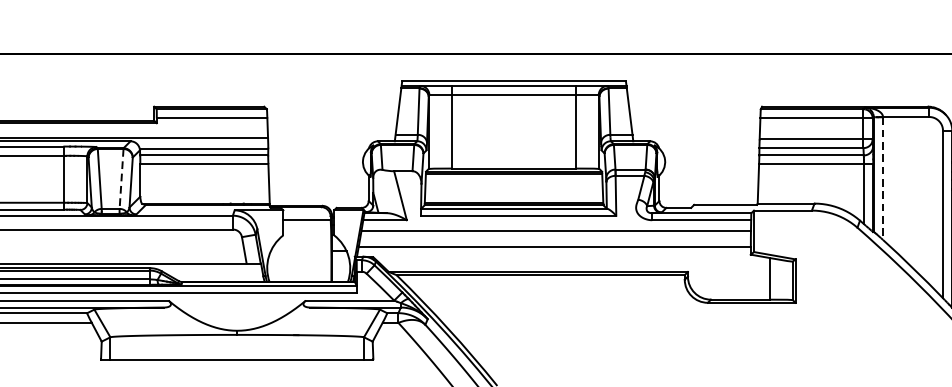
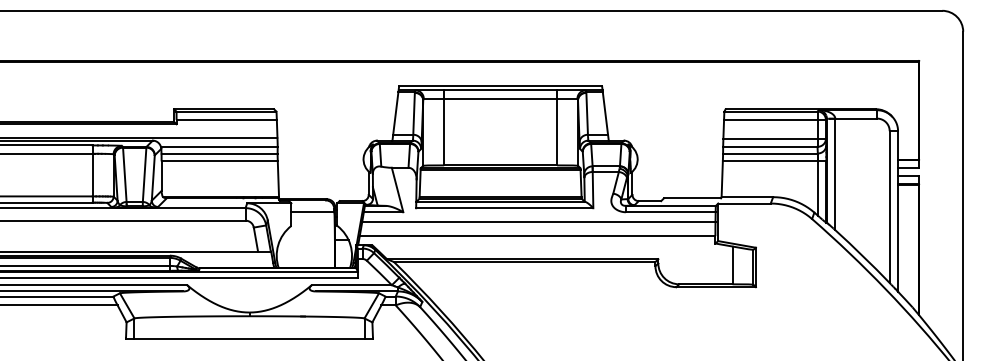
line: (883, 178) -> (835, 174), dashed -> solid
line: (121, 179) -> (144, 175), dashed -> solid

